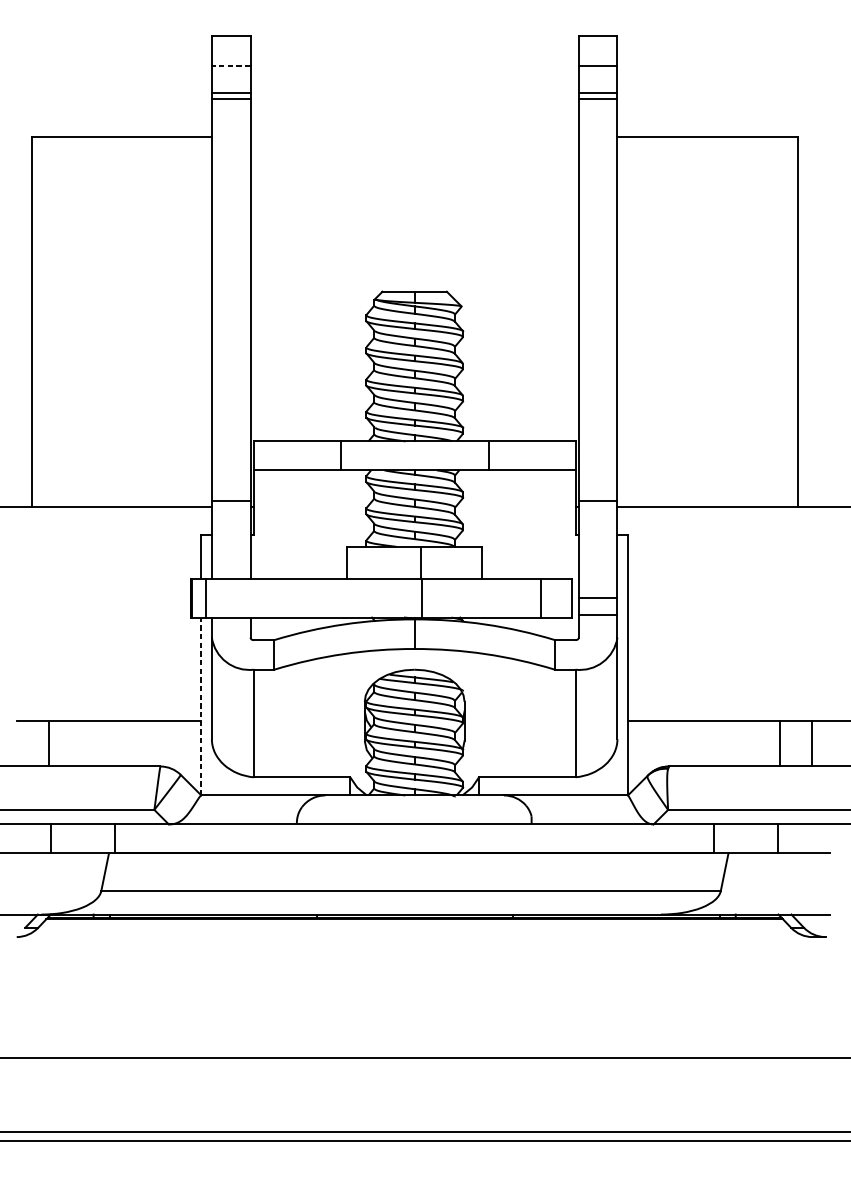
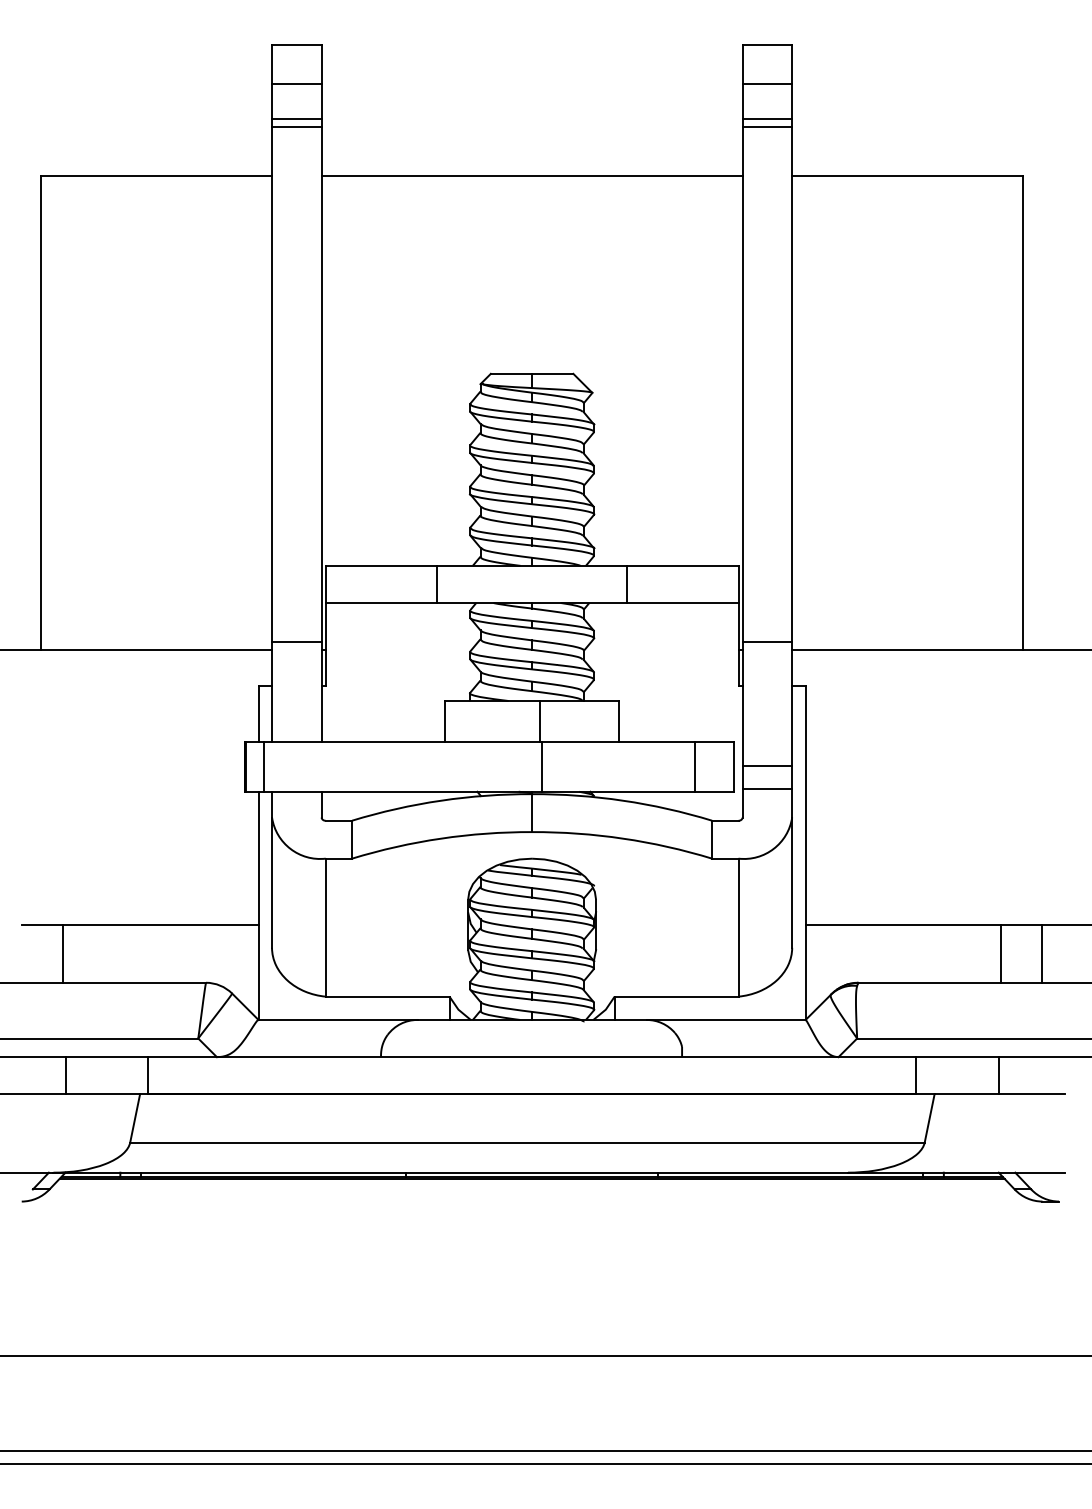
line: (230, 66) -> (296, 84), dashed -> solid
line: (414, 137) -> (531, 175), added
line: (201, 706) -> (258, 905), dashed -> solid

